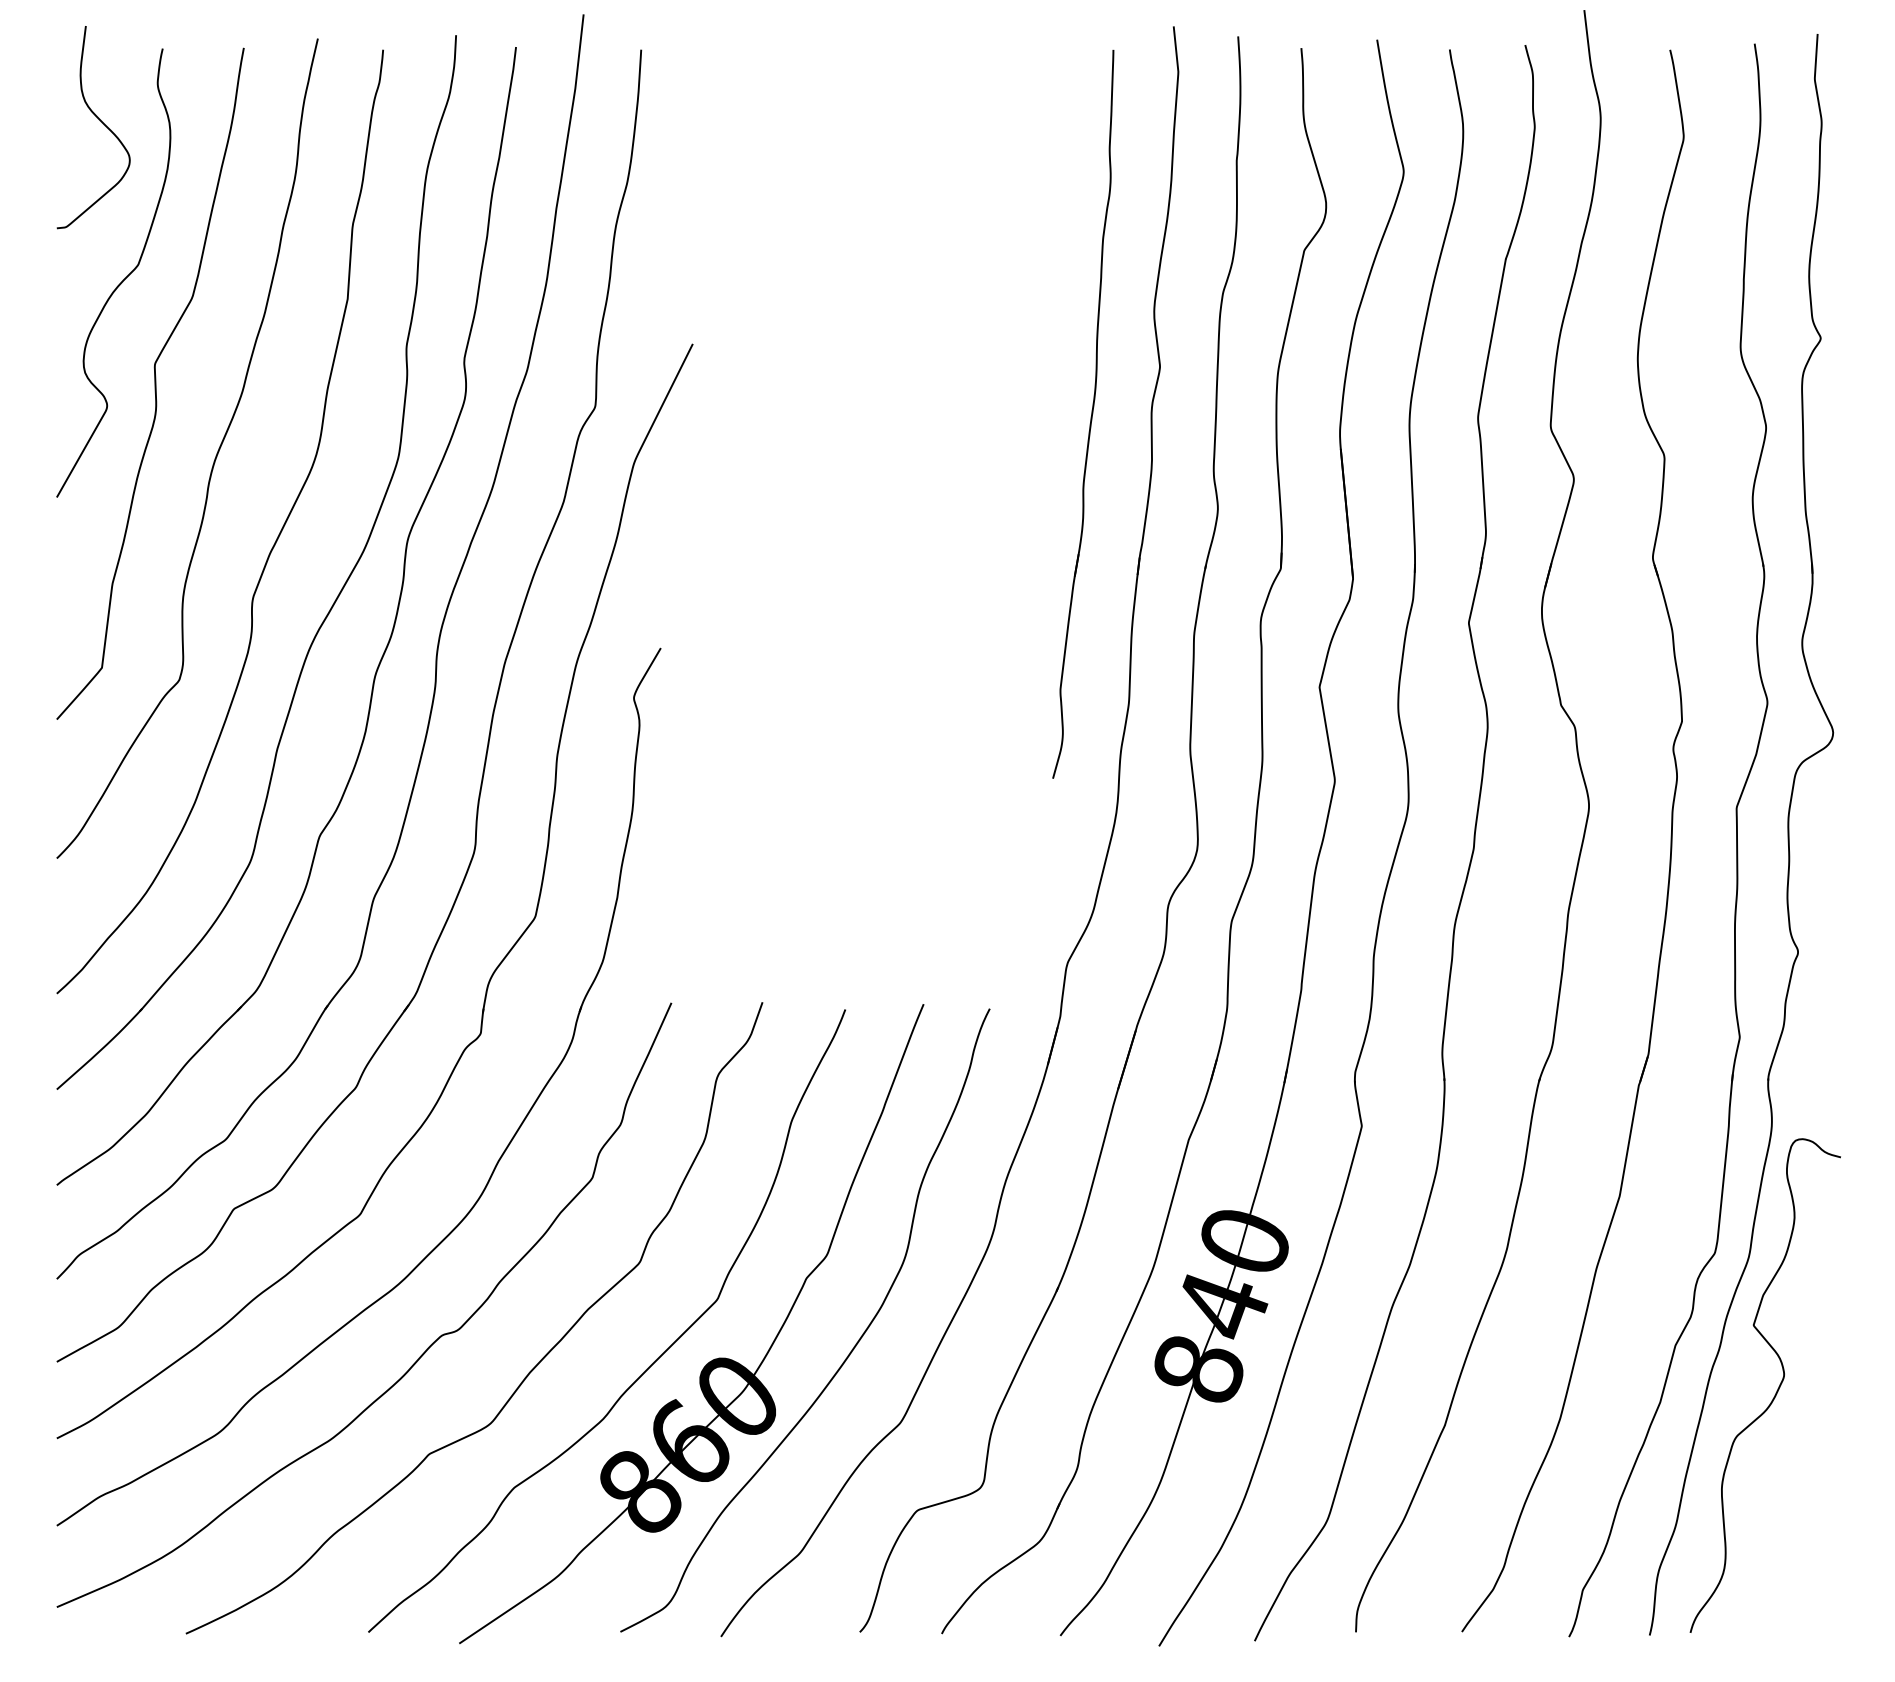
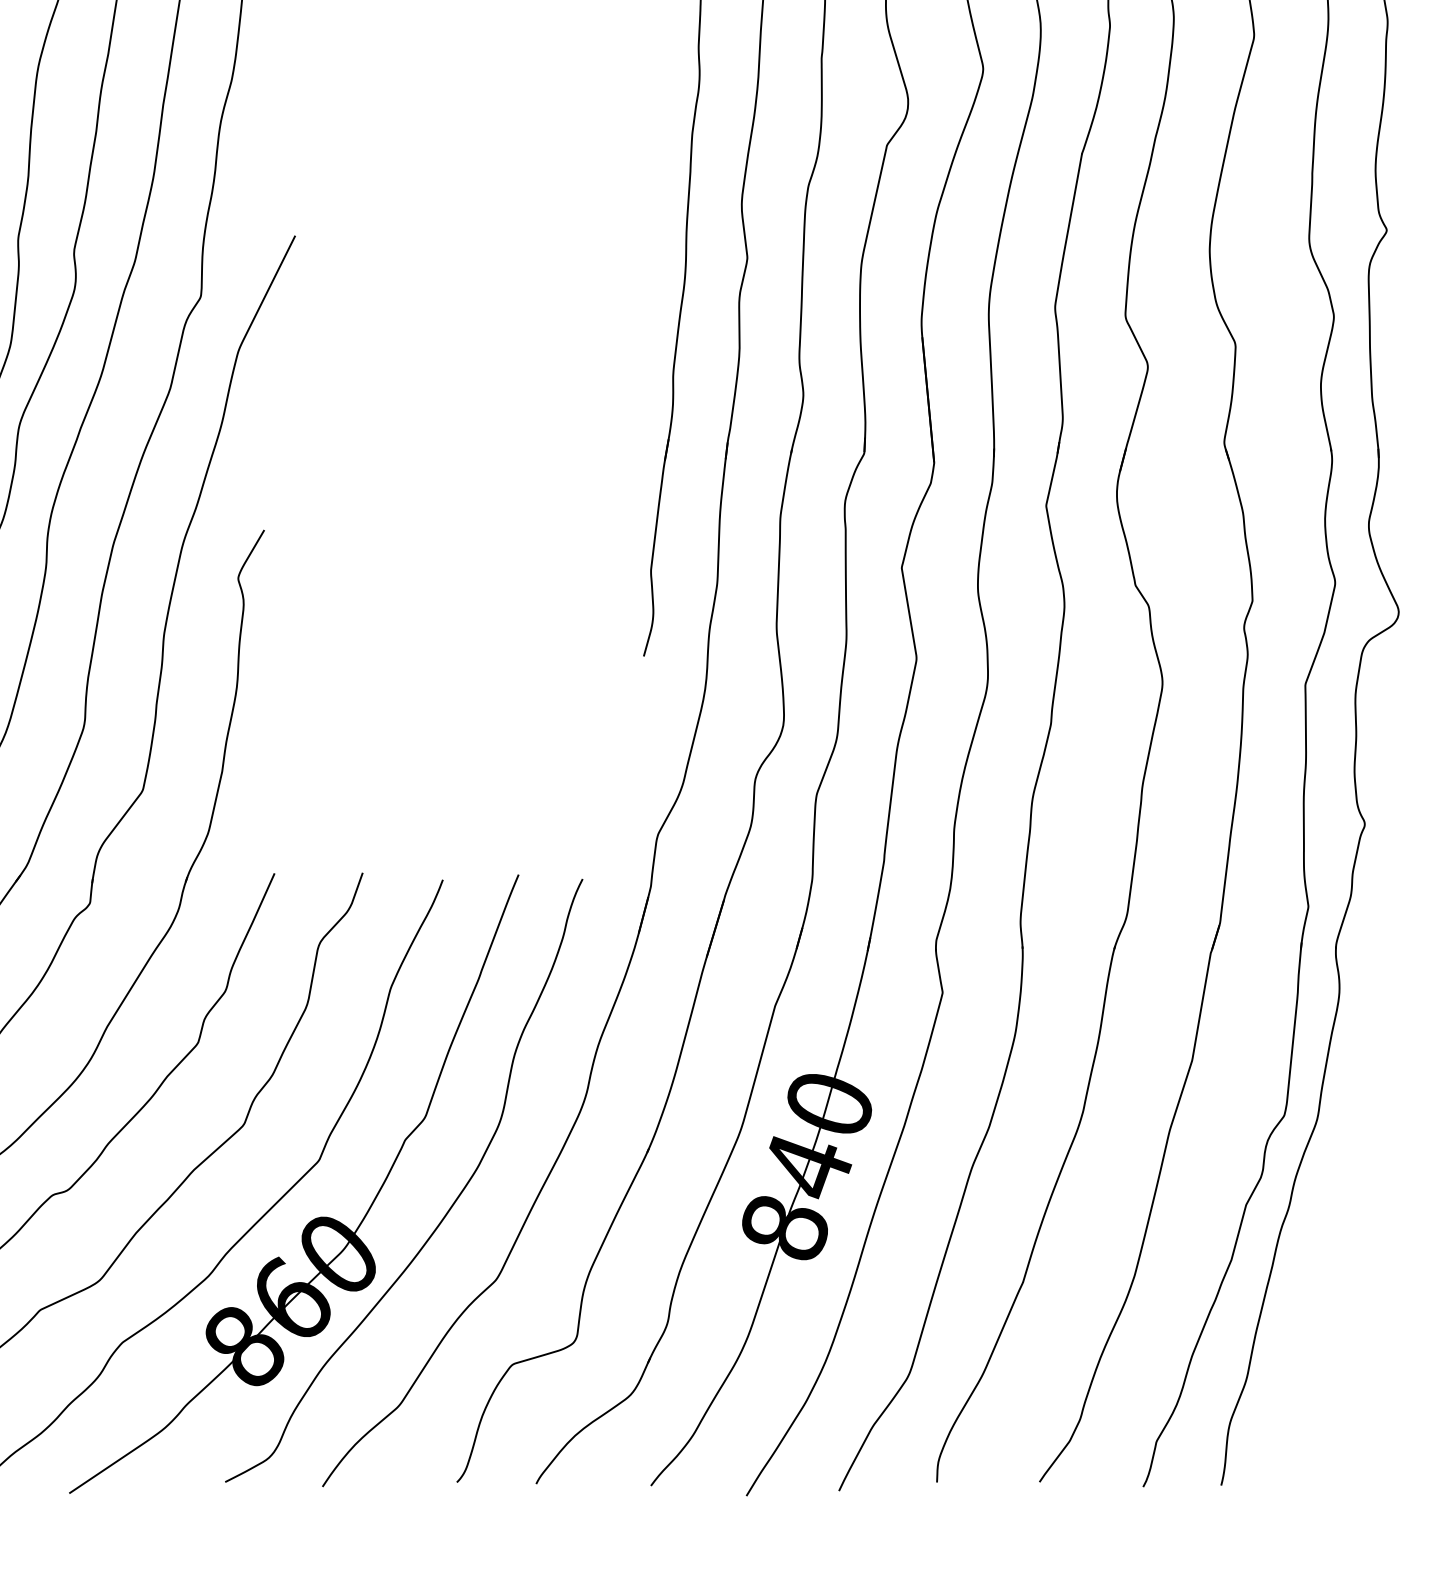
curve: (1776, 1390) -> (1343, 1248), removed

